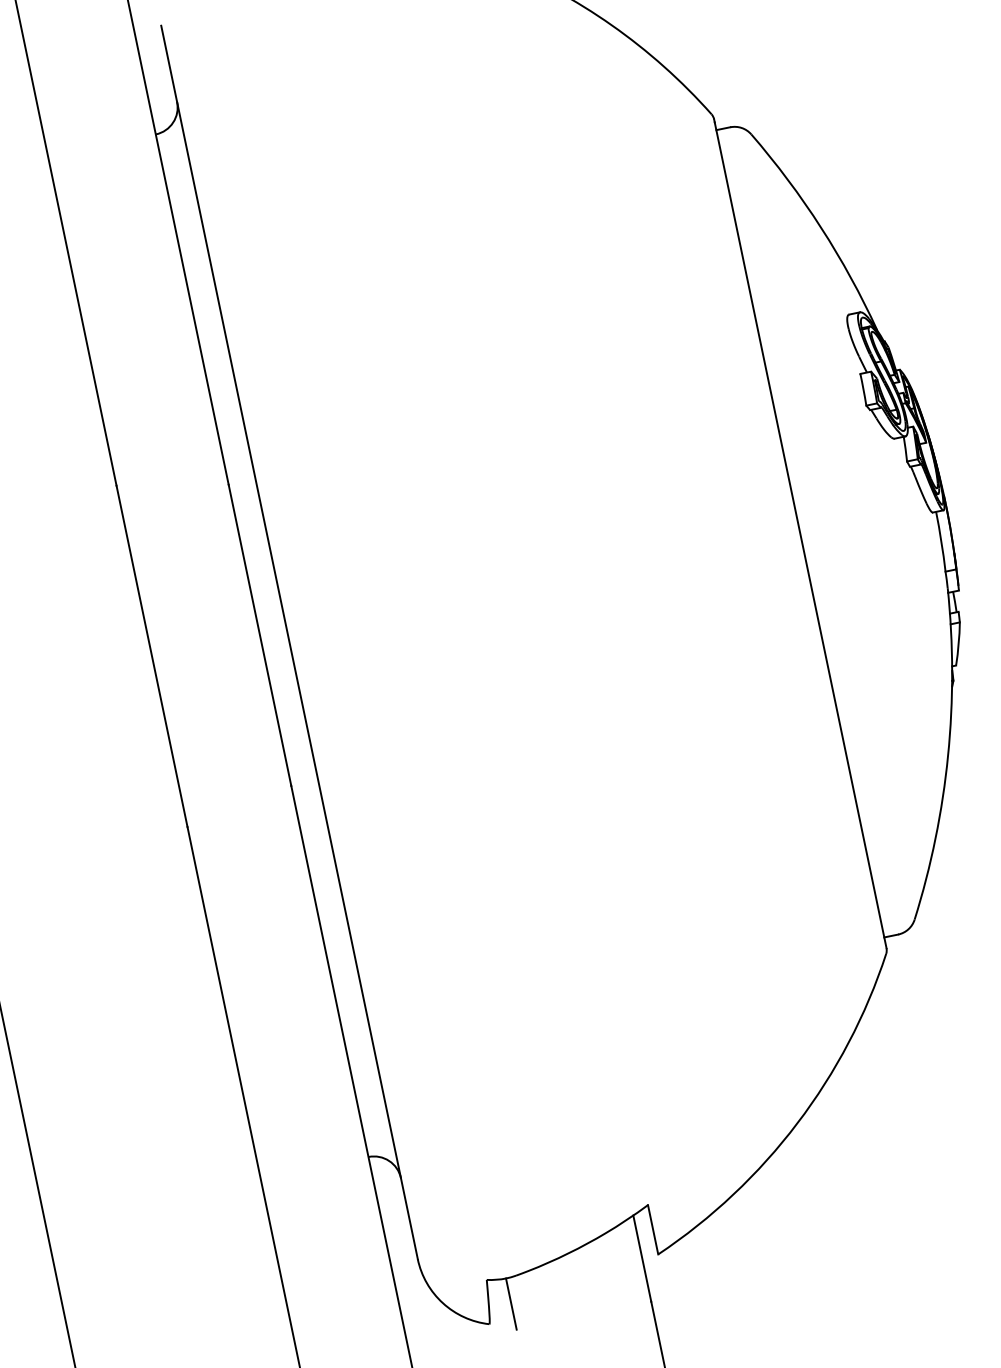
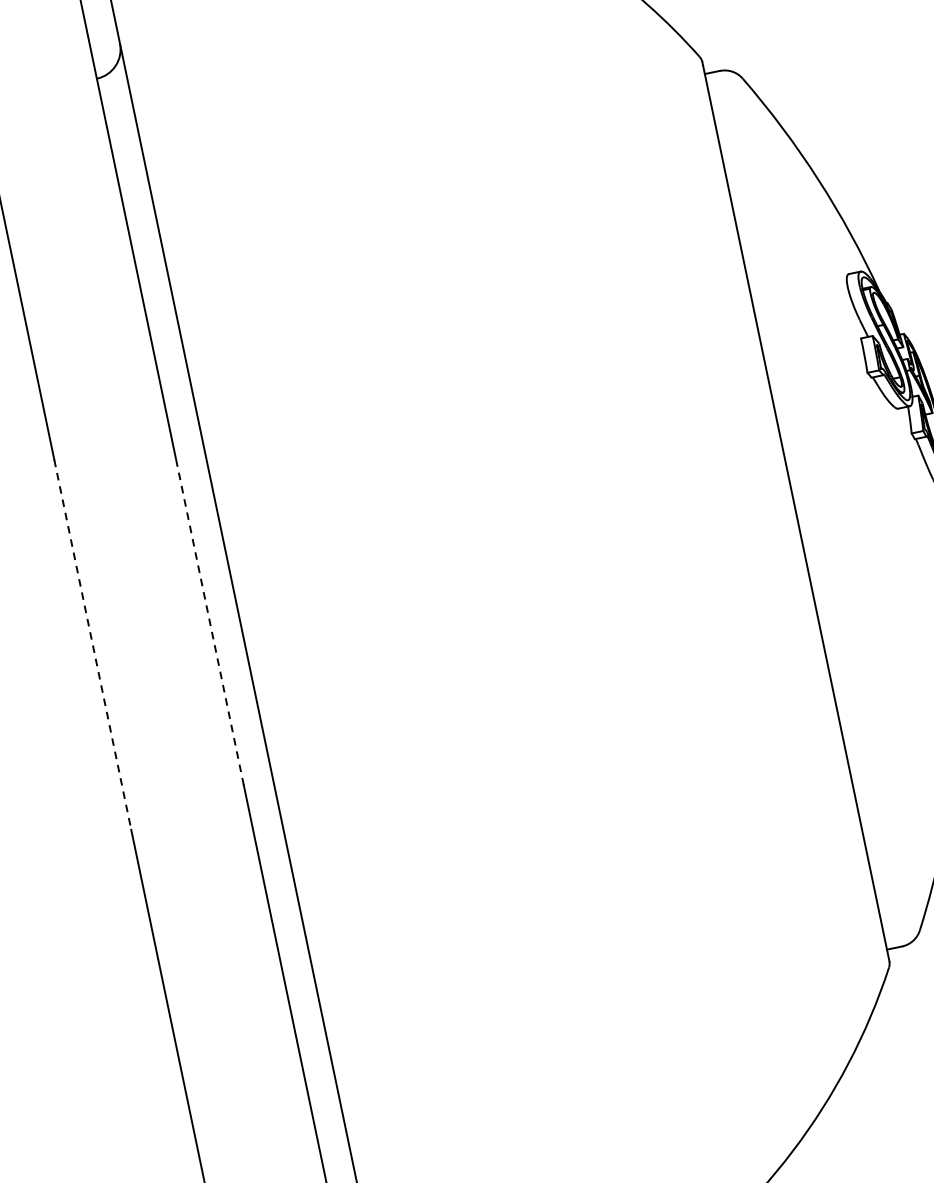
line: (260, 635) -> (210, 622), solid -> dashed
line: (152, 656) -> (93, 644), solid -> dashed

